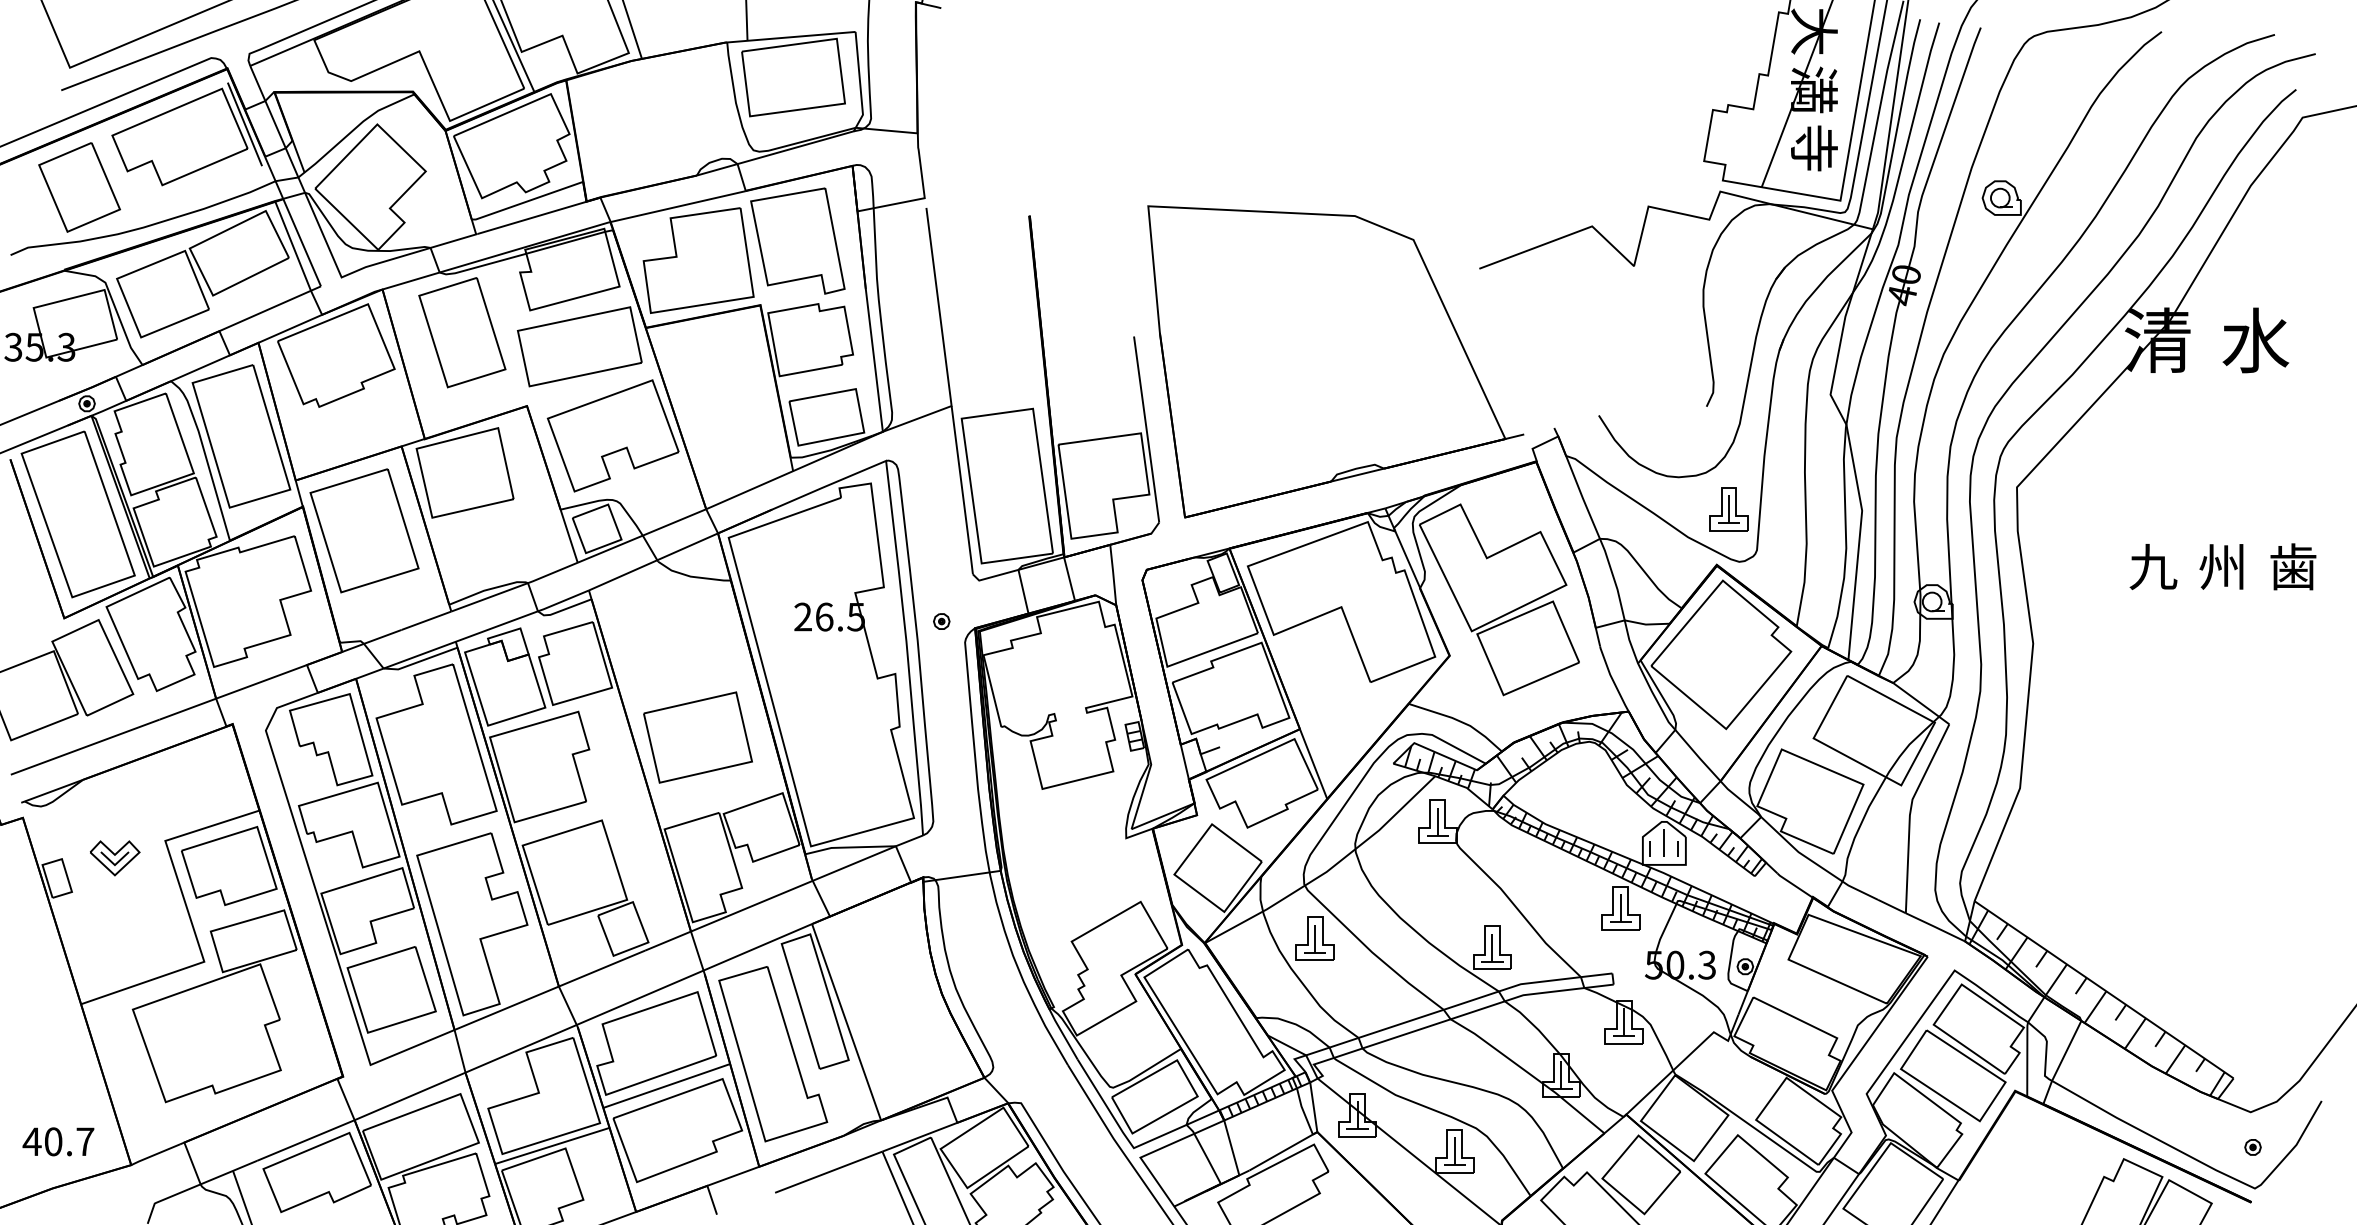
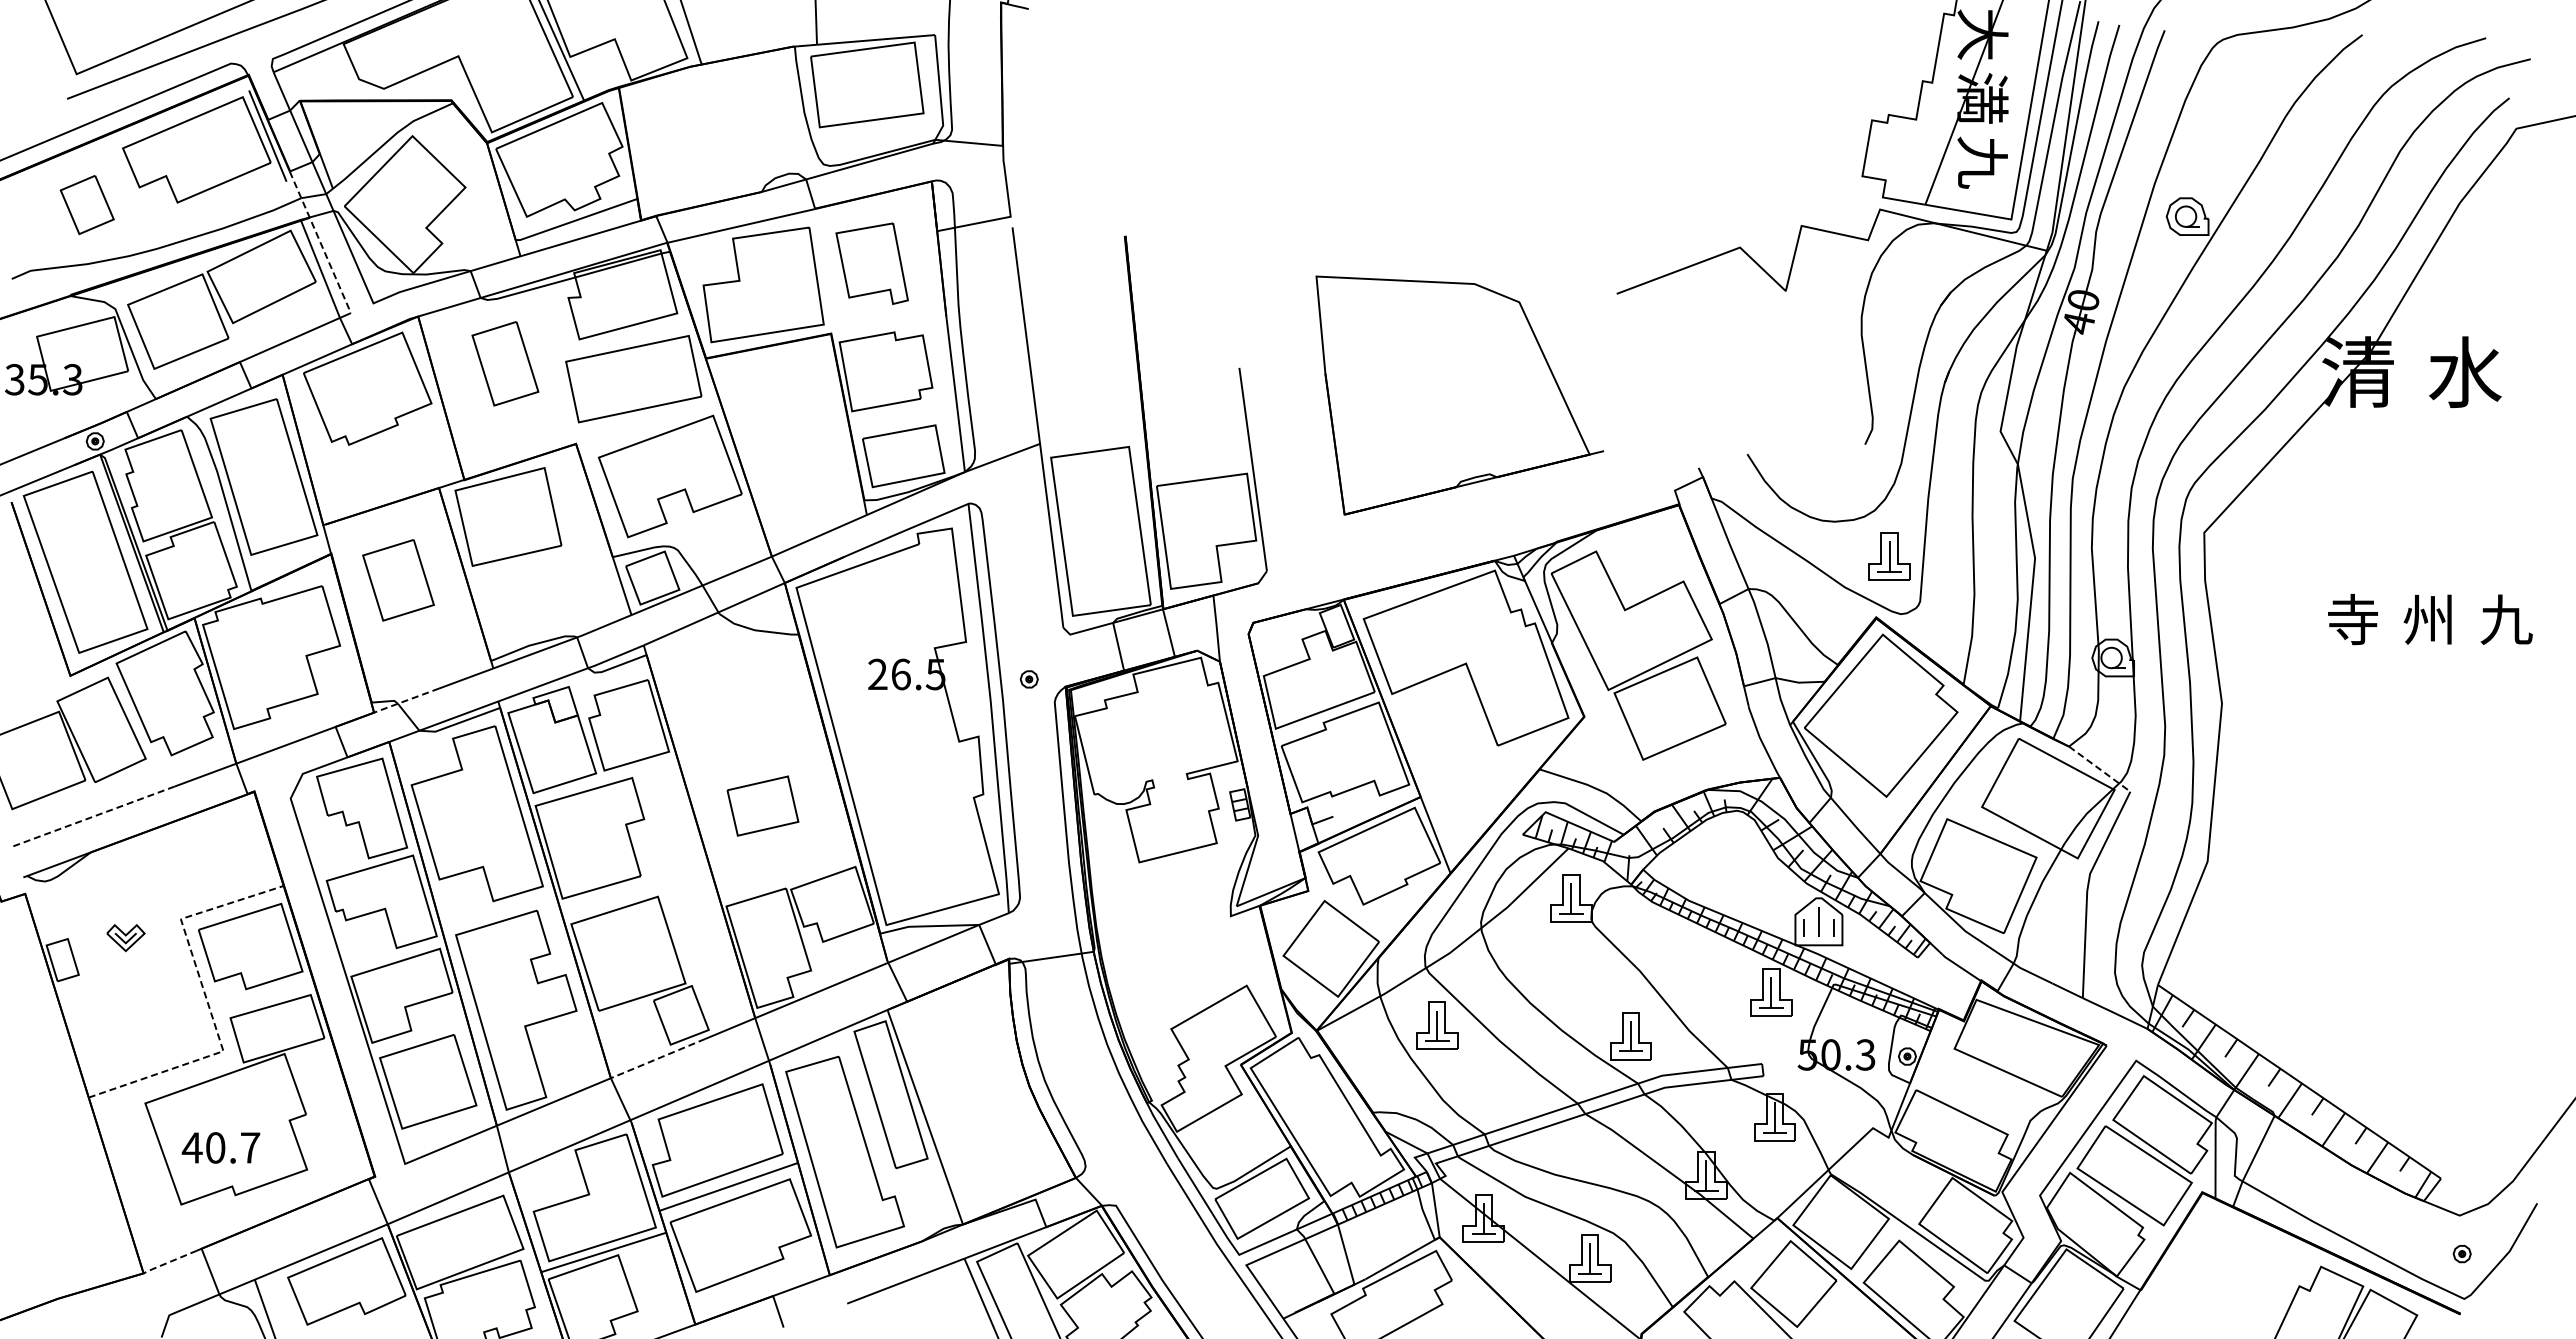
text: (1814, 148) -> (1982, 162), 寺 -> 九
part: (79, 186) -> (87, 204), size x0.6
line: (292, 219) -> (319, 240), solid -> dashed
part: (798, 240) -> (872, 263), size x0.7
part: (462, 332) -> (505, 363), size x0.7
part: (1335, 361) -> (1459, 395), size x0.7
part: (364, 531) -> (398, 580), size x0.6
text: (2153, 566) -> (2353, 619), 九 -> 寺
text: (2293, 566) -> (2506, 619), 歯 -> 九
line: (370, 641) -> (405, 701), solid -> dashed
line: (1922, 704) -> (2100, 769), solid -> dashed
part: (697, 736) -> (762, 805), size x0.6
line: (85, 747) -> (93, 816), solid -> dashed
part: (114, 857) -> (125, 937), size x0.7
line: (189, 915) -> (207, 1000), solid -> dashed
line: (601, 968) -> (657, 1058), solid -> dashed
text: (57, 1141) -> (220, 1147), moved
line: (154, 1155) -> (169, 1262), solid -> dashed

